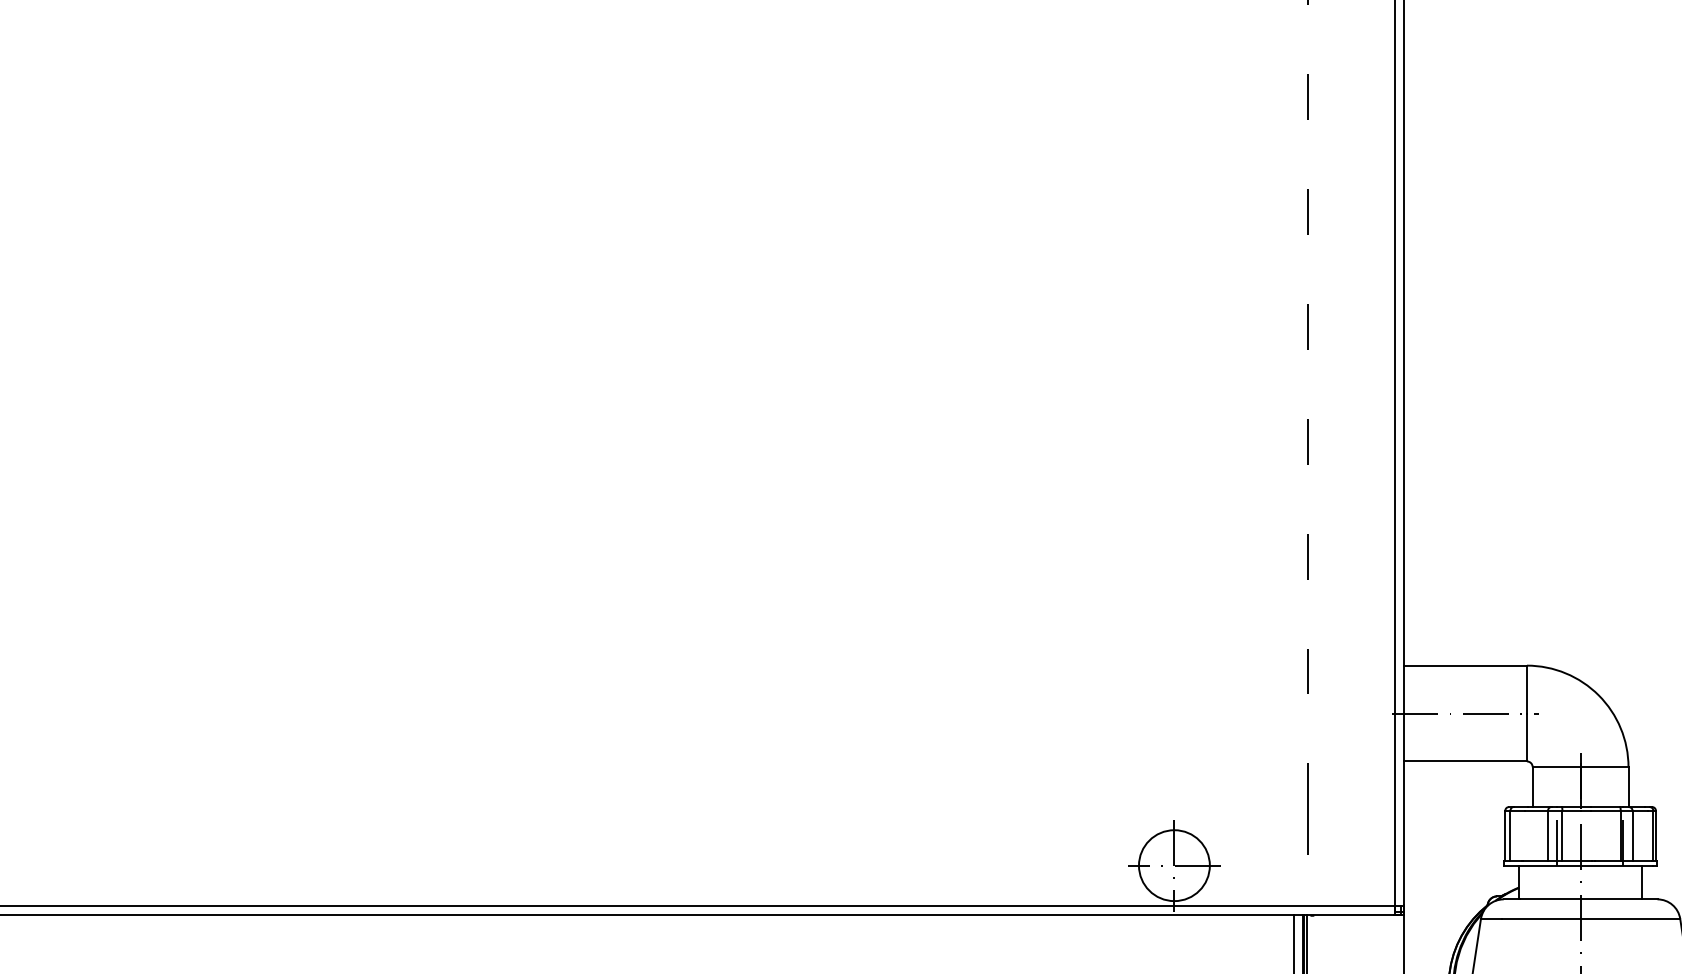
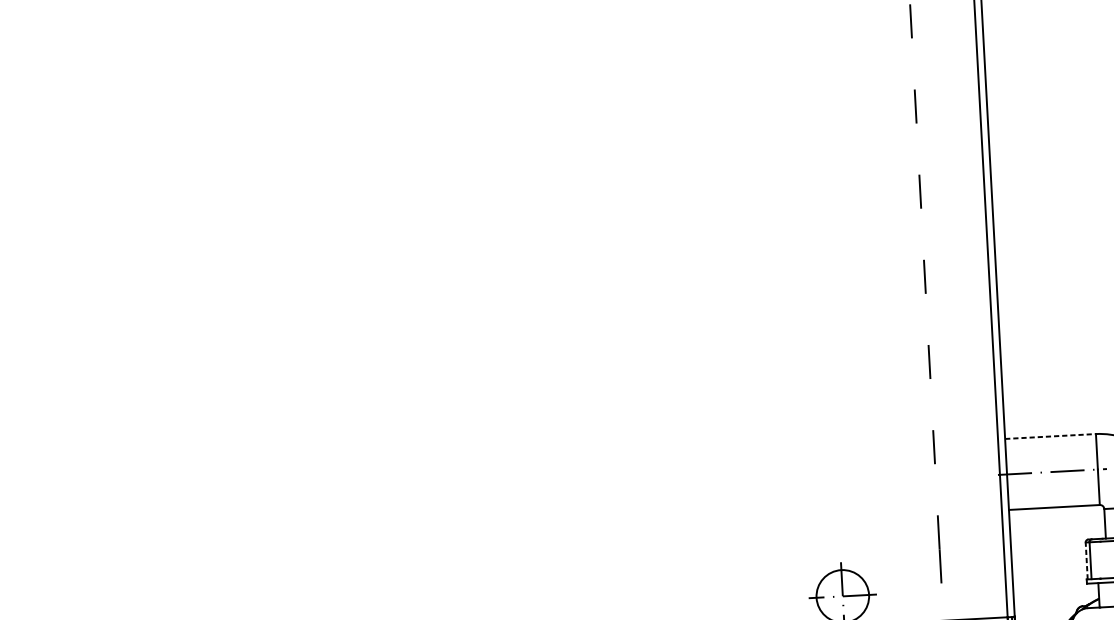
line: (1466, 665) -> (1051, 436), solid -> dashed
line: (1505, 835) -> (1086, 560), solid -> dashed

